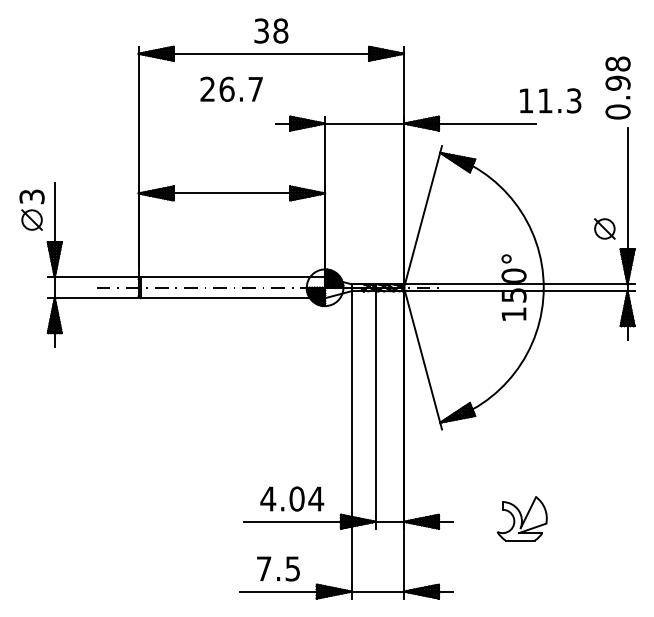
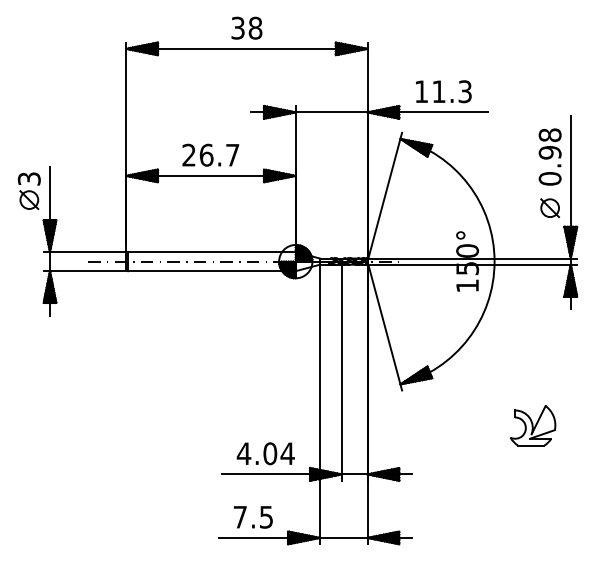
text: (617, 87) -> (549, 156), moved
text: (231, 88) -> (210, 154), moved
text: (550, 100) -> (443, 91), moved
part: (521, 518) -> (532, 425), moved

